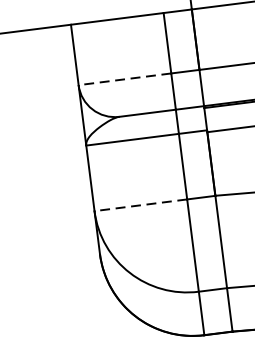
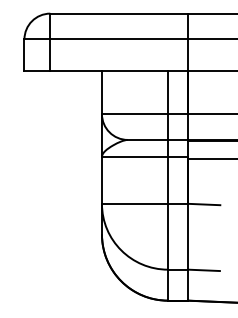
line: (124, 79) -> (134, 114), dashed -> solid
line: (140, 204) -> (134, 203), dashed -> solid

